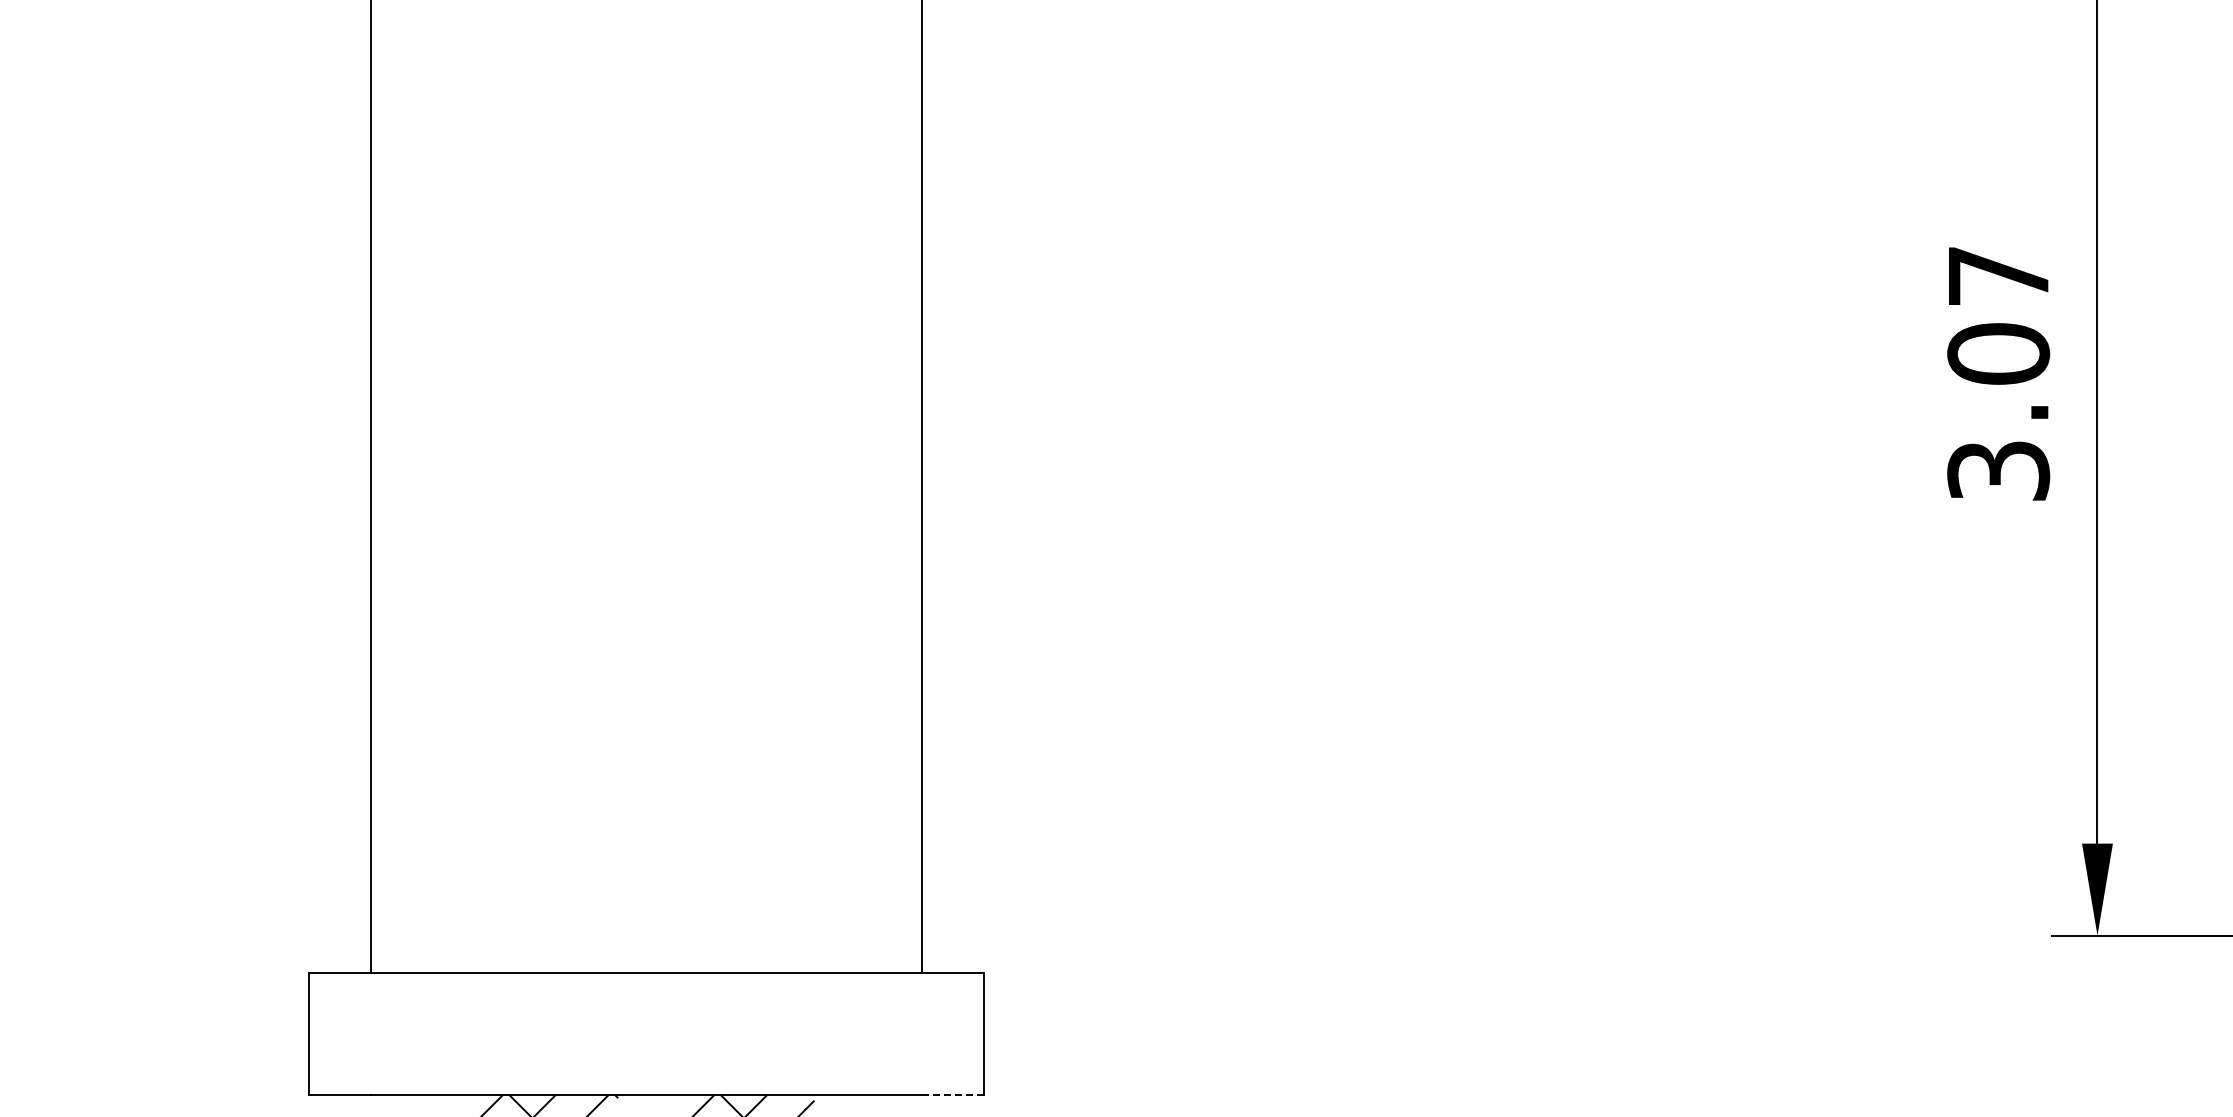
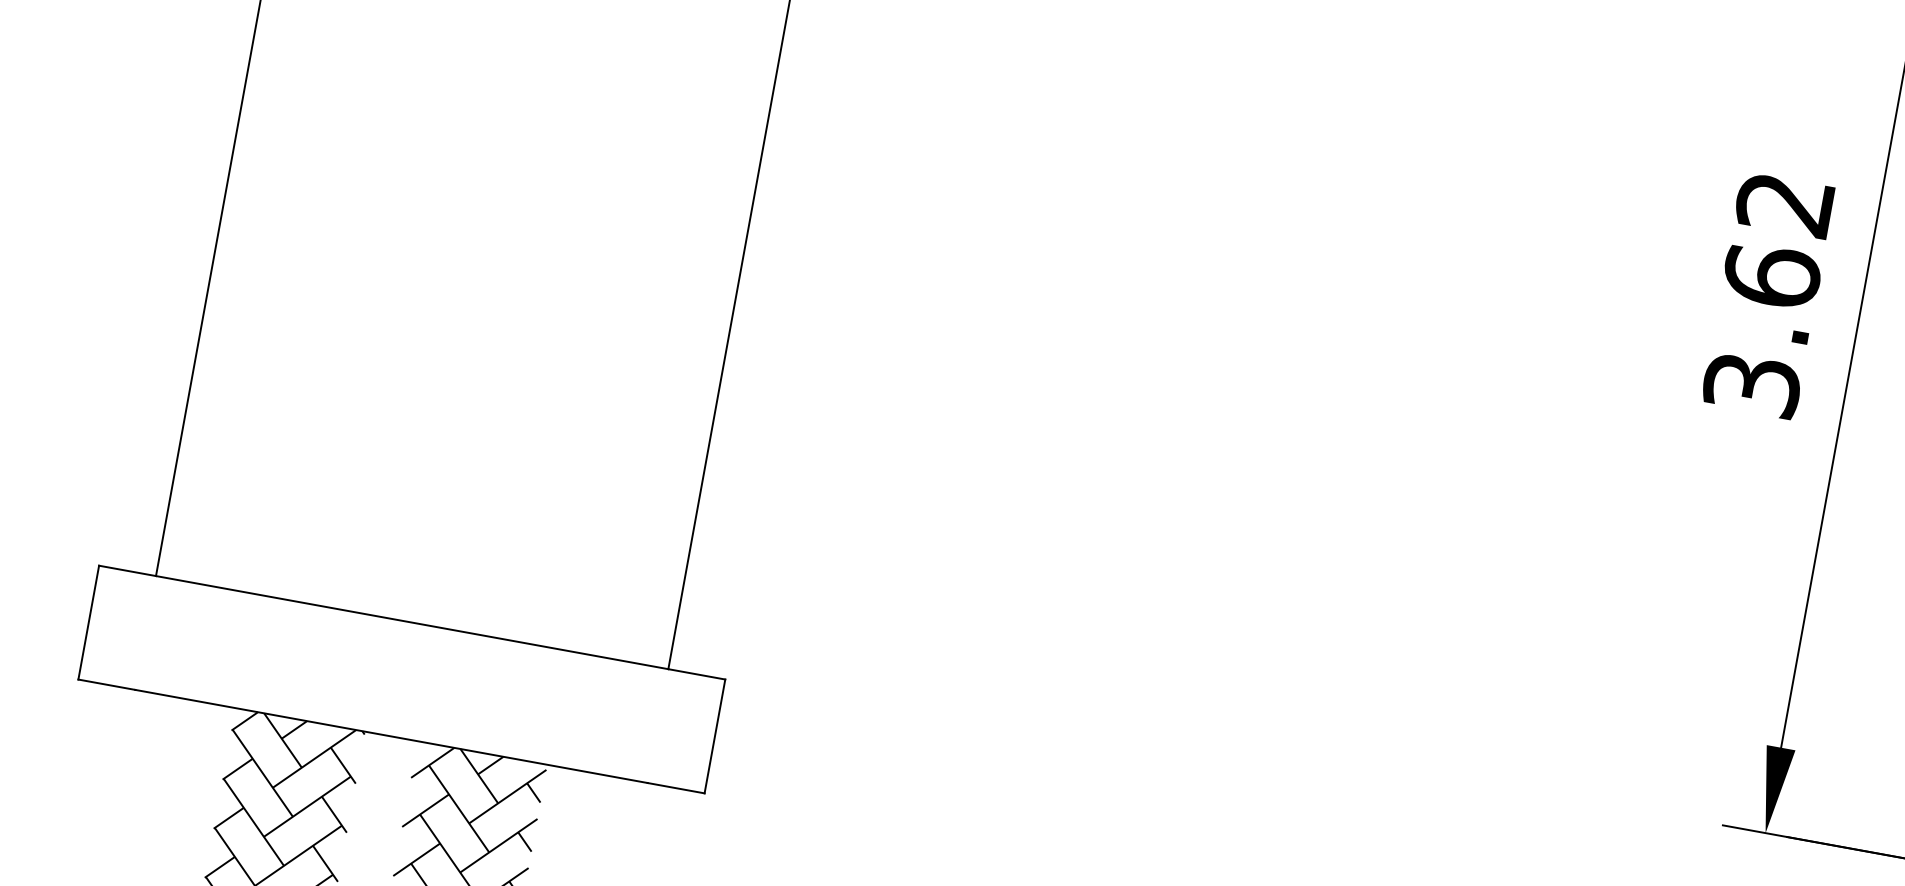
text: (1998, 315) -> (1778, 240), 3.07 -> 3.62
line: (953, 1095) -> (676, 788), dashed -> solid

